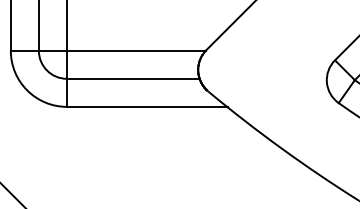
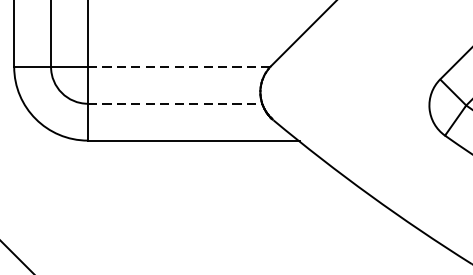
line: (136, 50) -> (179, 66), solid -> dashed
line: (133, 78) -> (175, 103), solid -> dashed

